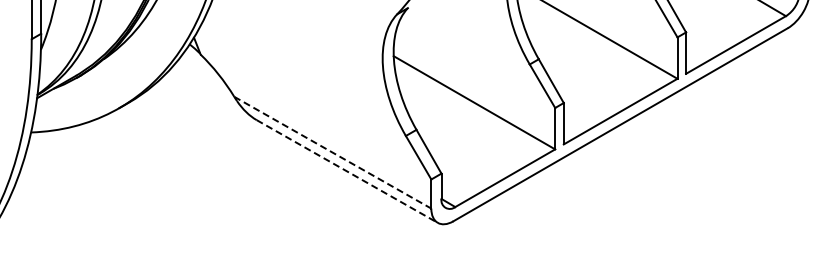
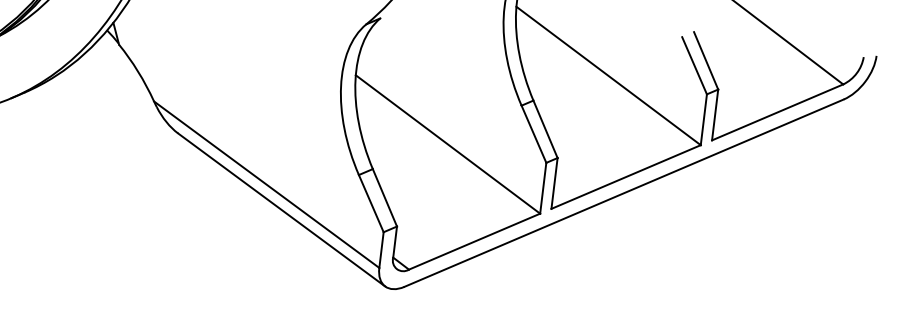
line: (333, 152) -> (267, 184), dashed -> solid
line: (347, 171) -> (281, 209), dashed -> solid

